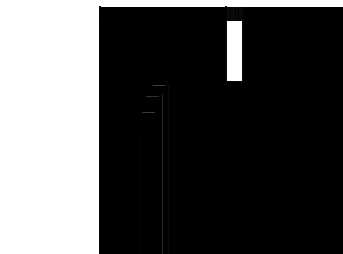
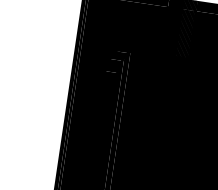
hatch: (234, 50) -> (185, 33), added

